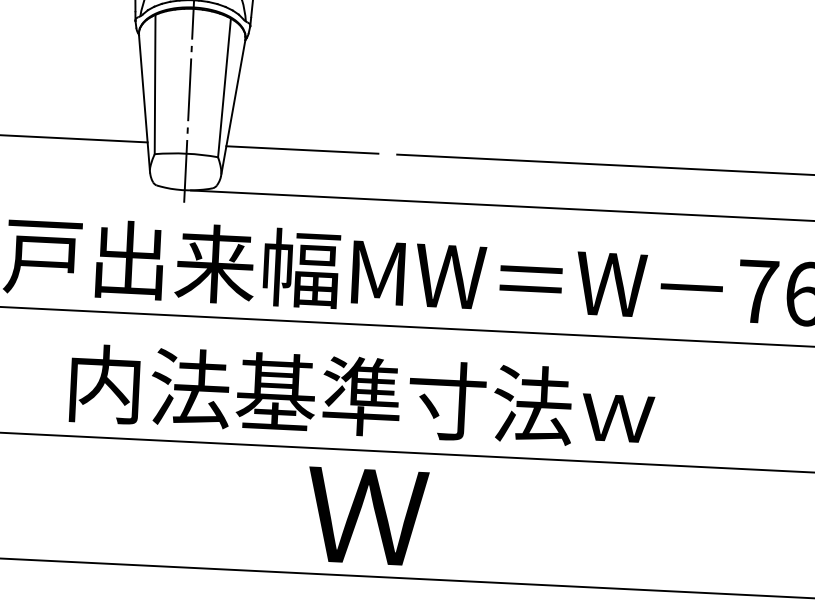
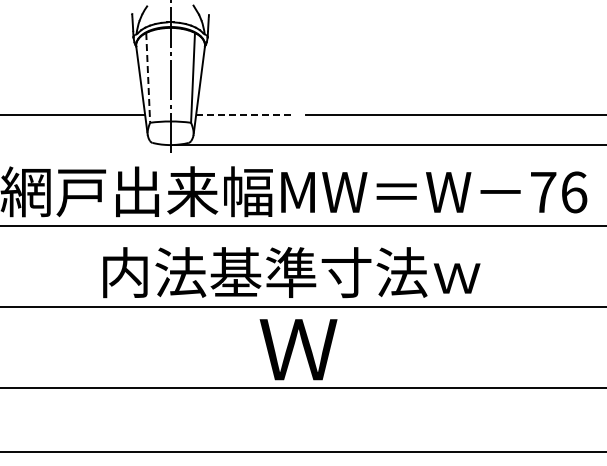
line: (155, 83) -> (148, 77), solid -> dashed
line: (302, 150) -> (245, 115), solid -> dashed

